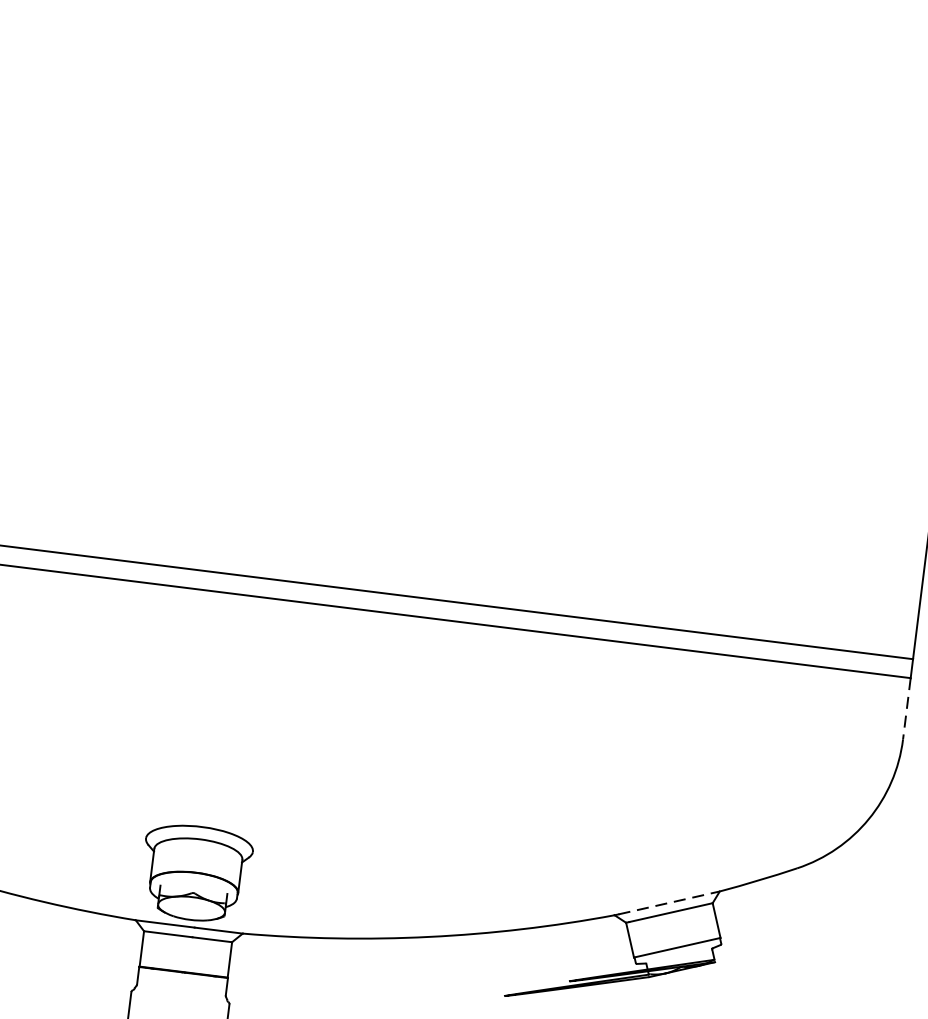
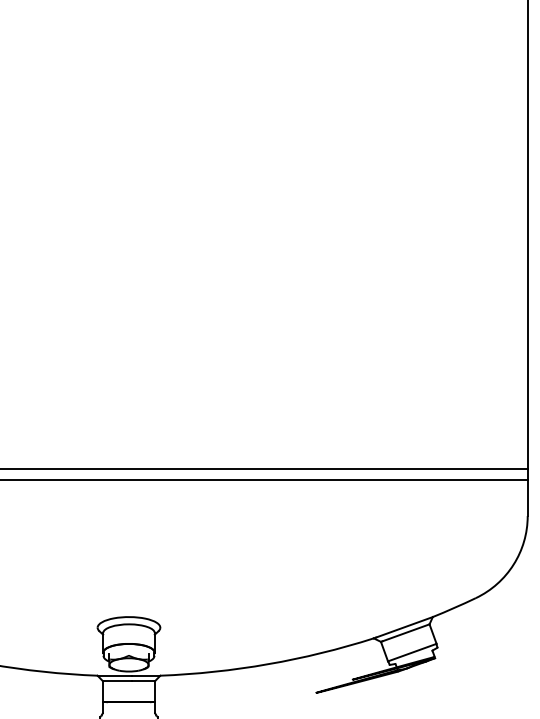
line: (906, 709) -> (527, 498), dashed -> solid
line: (669, 903) -> (404, 627), dashed -> solid

